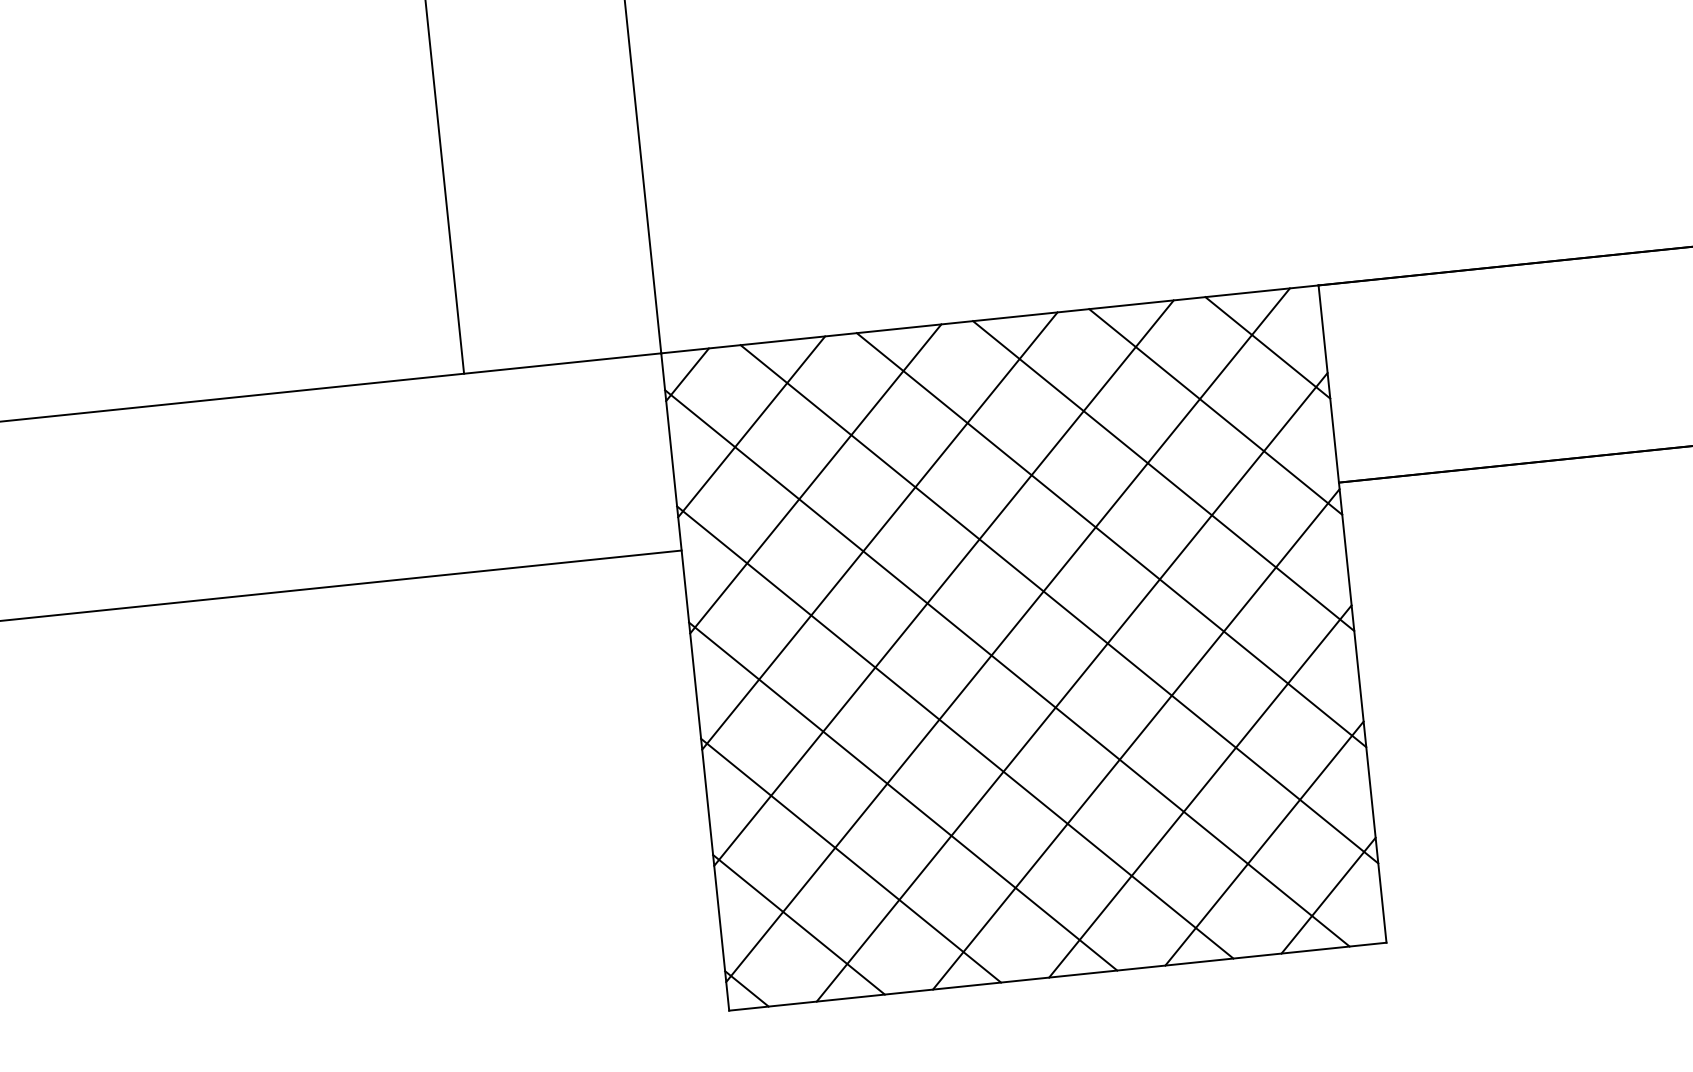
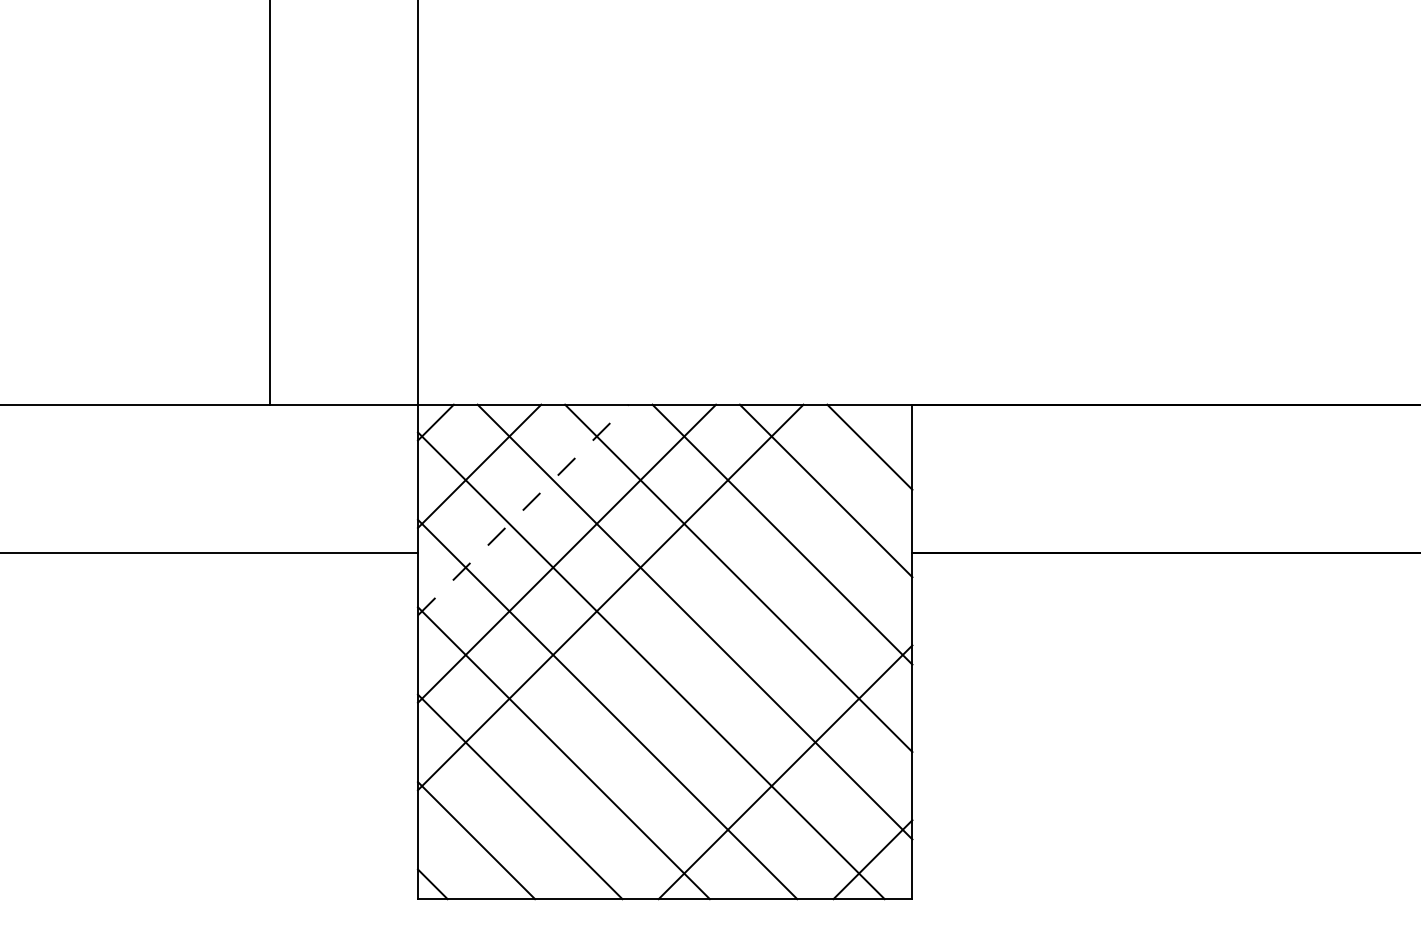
line: (816, 479) -> (523, 510), solid -> dashed
line: (1006, 634) -> (653, 640), removed
line: (1071, 686) -> (697, 684), removed
line: (1135, 739) -> (741, 728), removed
line: (1264, 842) -> (829, 815), removed

